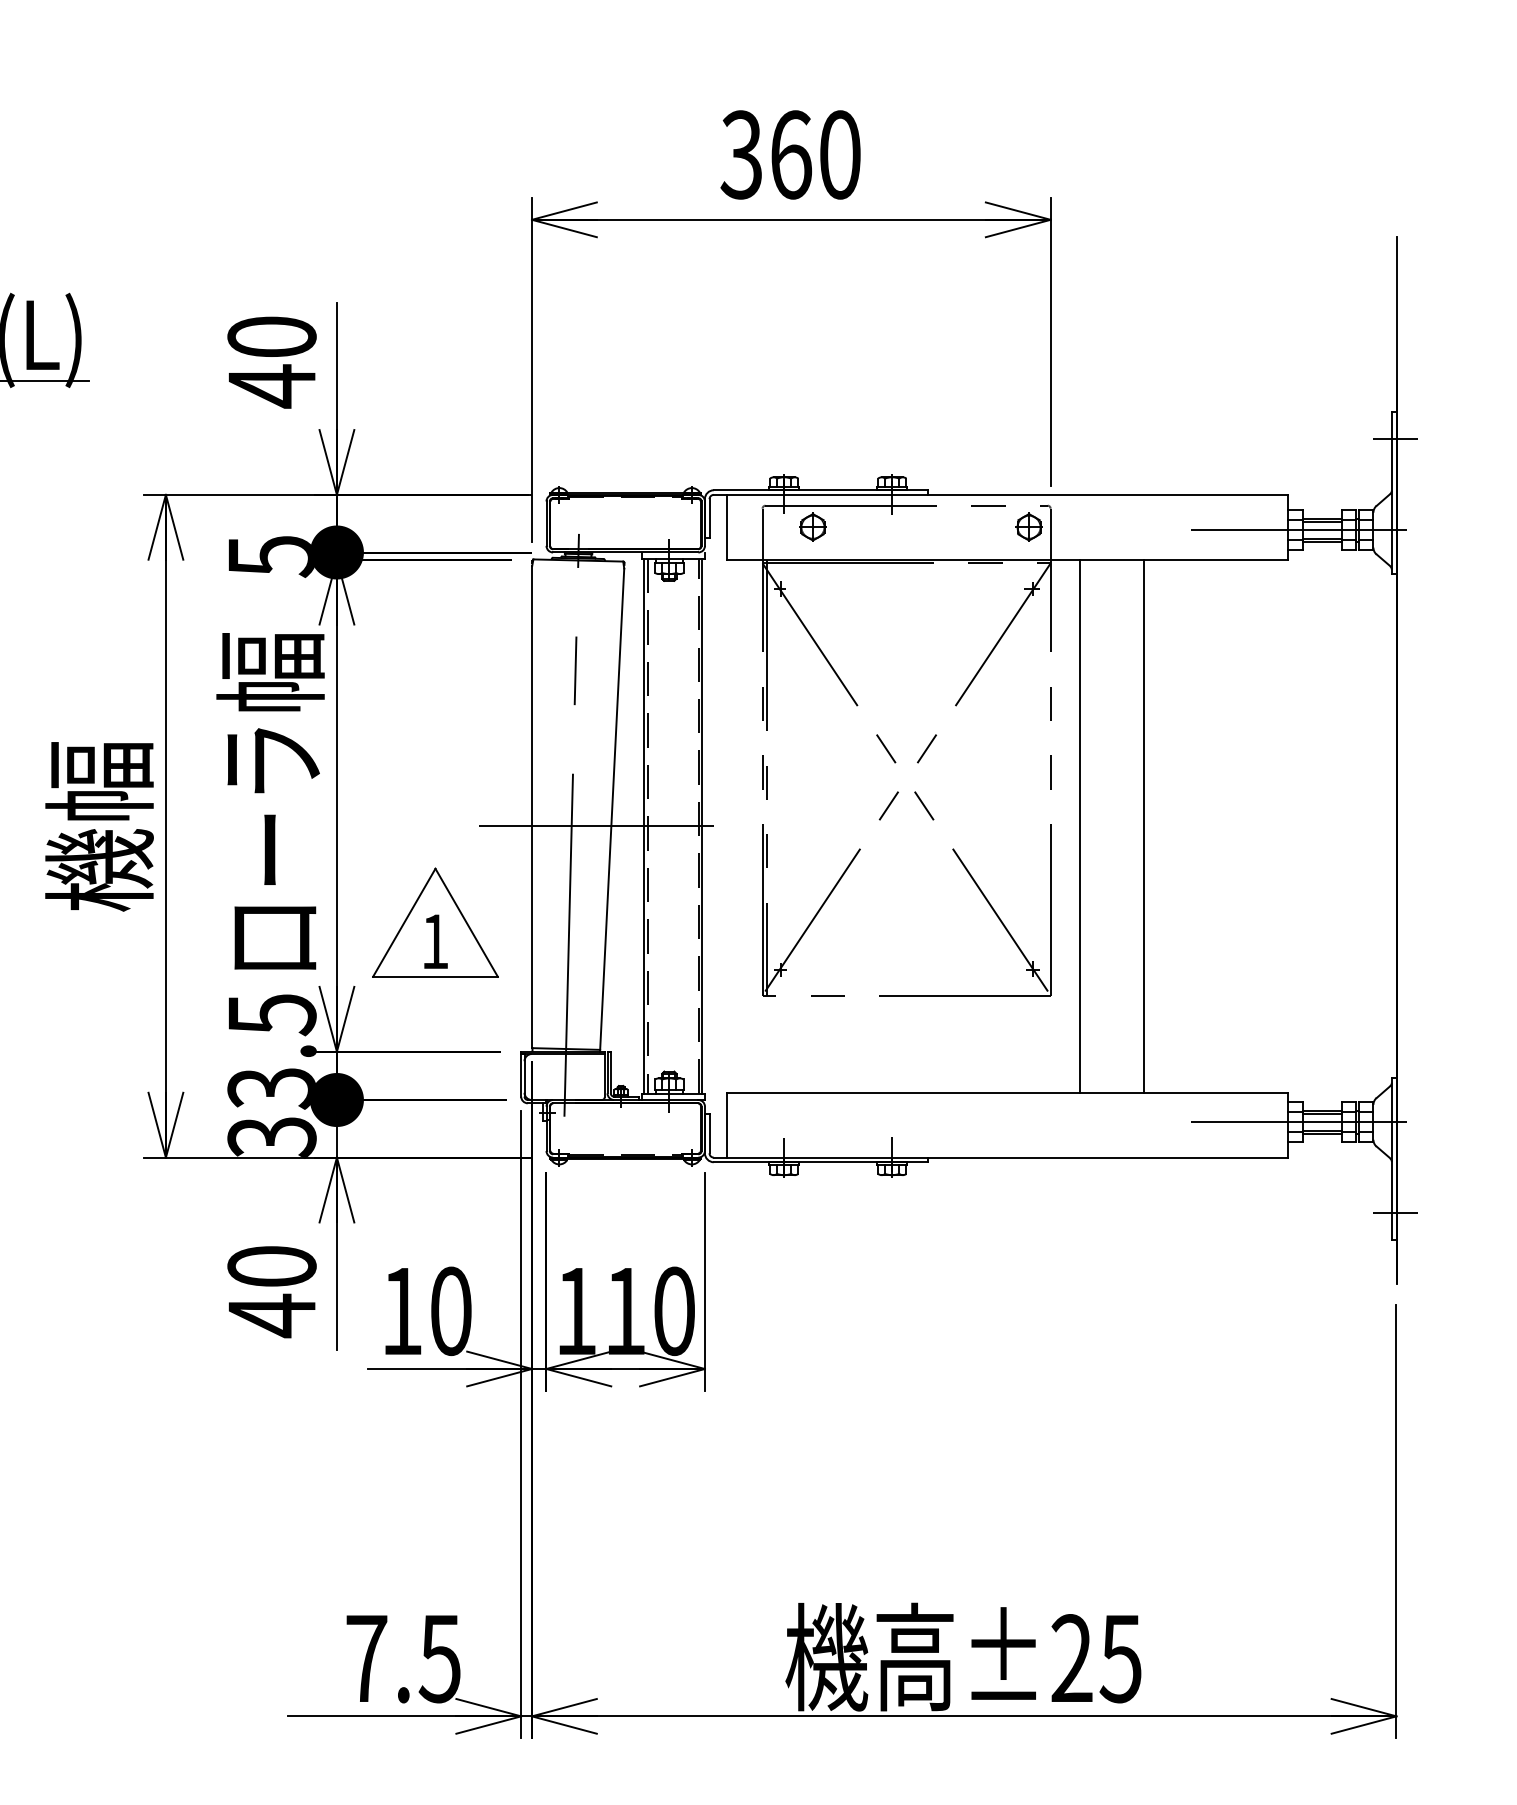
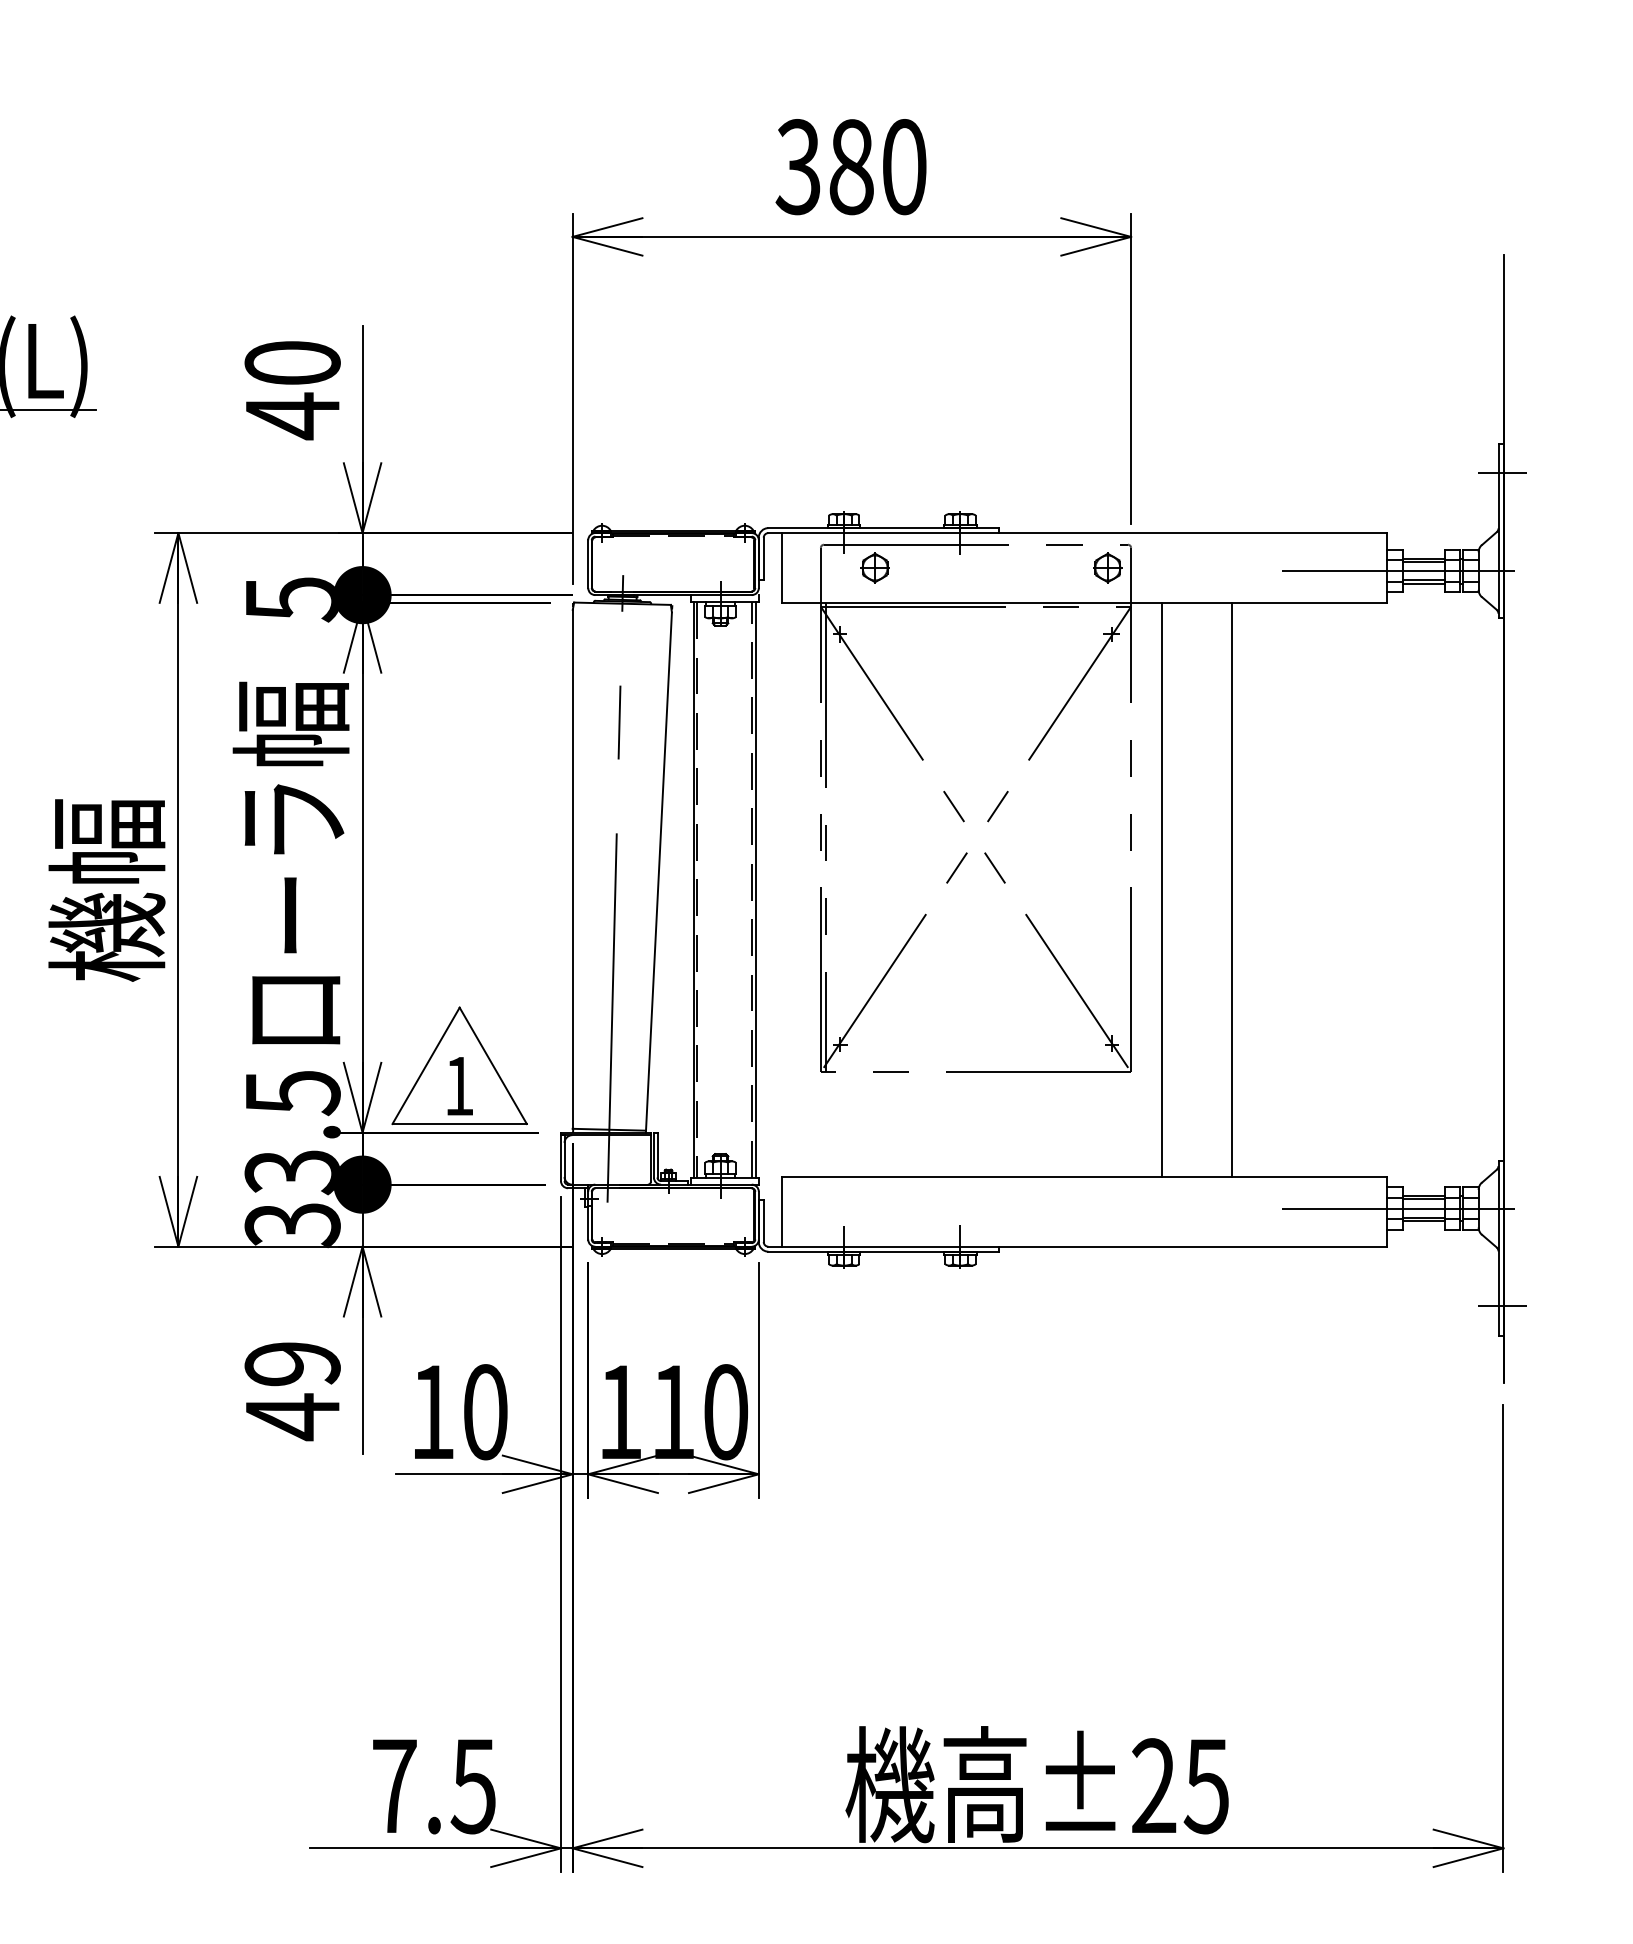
text: (791, 155) -> (851, 167), 360 -> 380
line: (595, 825) -> (641, 889), removed
part: (435, 922) -> (459, 1065), moved
text: (271, 1267) -> (292, 1364), 40 -> 49

